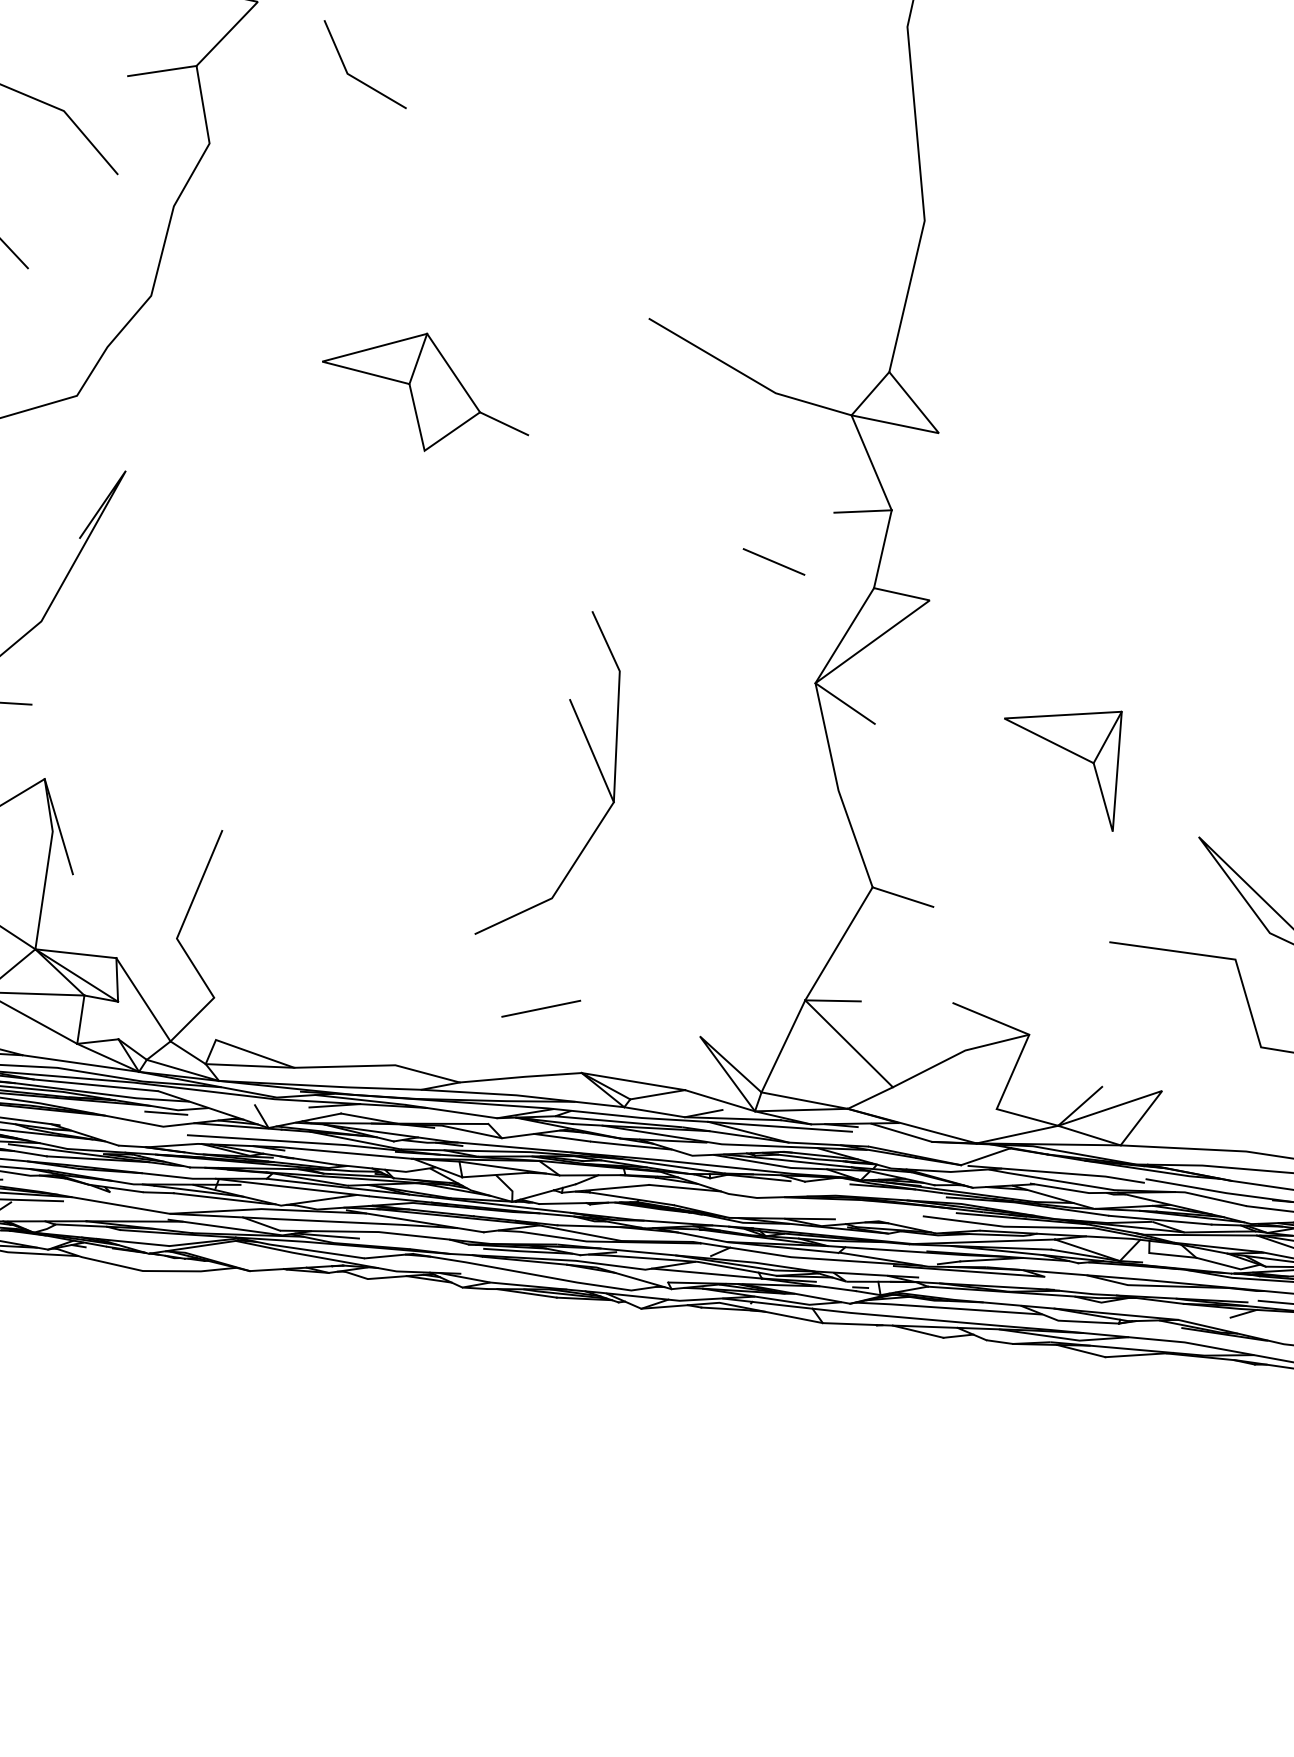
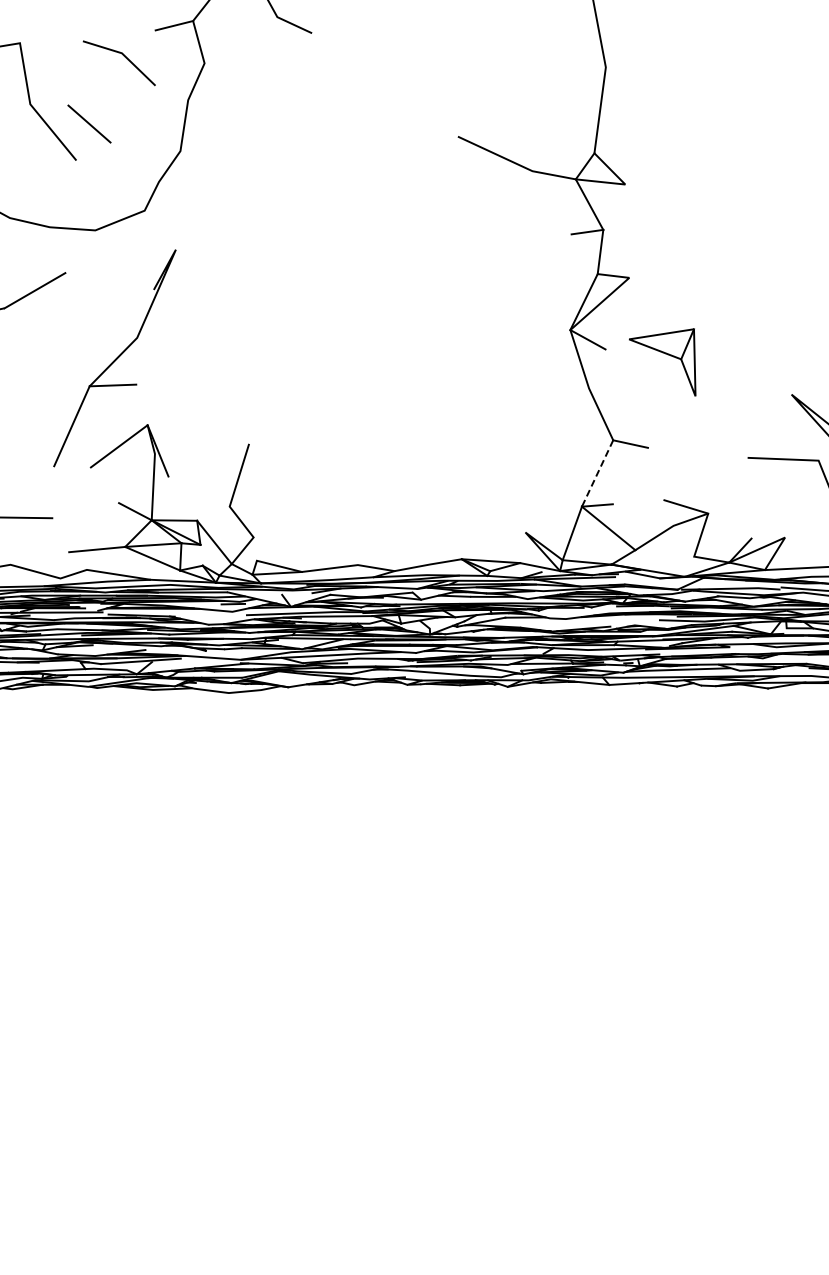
part: (426, 391) -> (338, 189), removed
line: (773, 561) -> (540, 264), removed
part: (1066, 751) -> (665, 354), moved
part: (592, 757) -> (450, 383), removed
line: (838, 943) -> (597, 473), solid -> dashed
line: (540, 1008) -> (435, 525), removed

